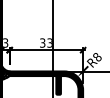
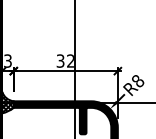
text: (49, 42) -> (70, 60), 33 -> 32

